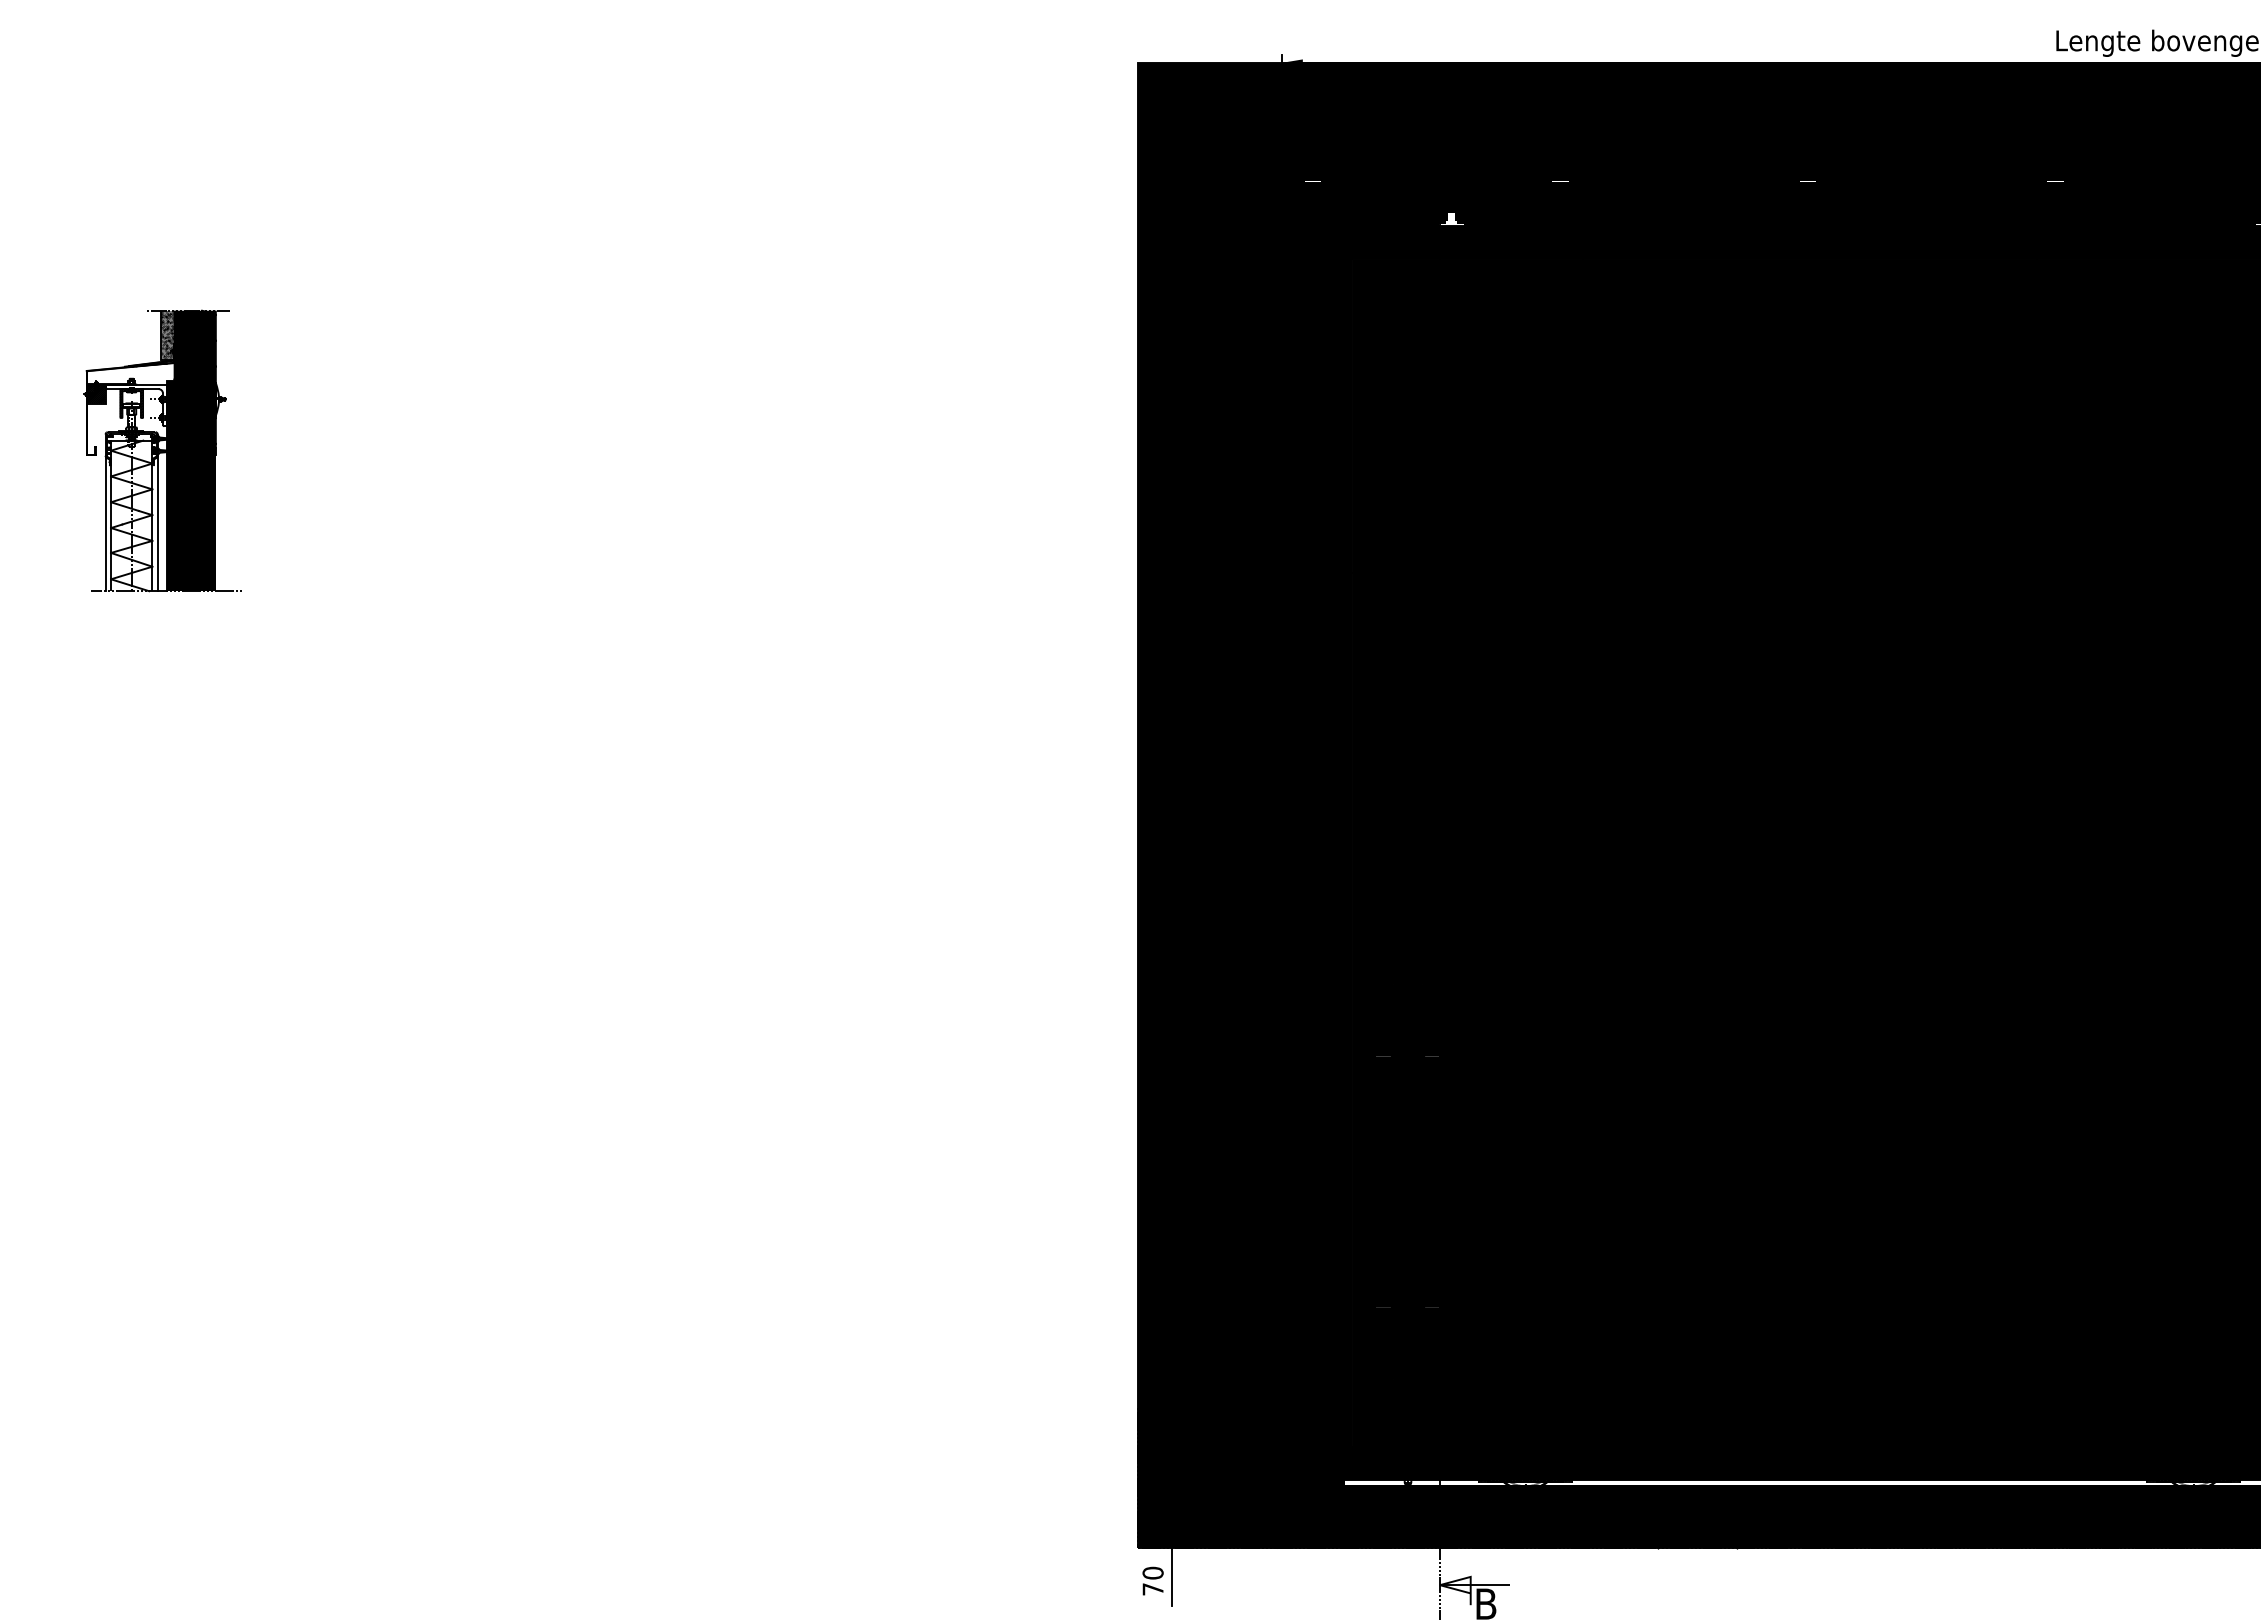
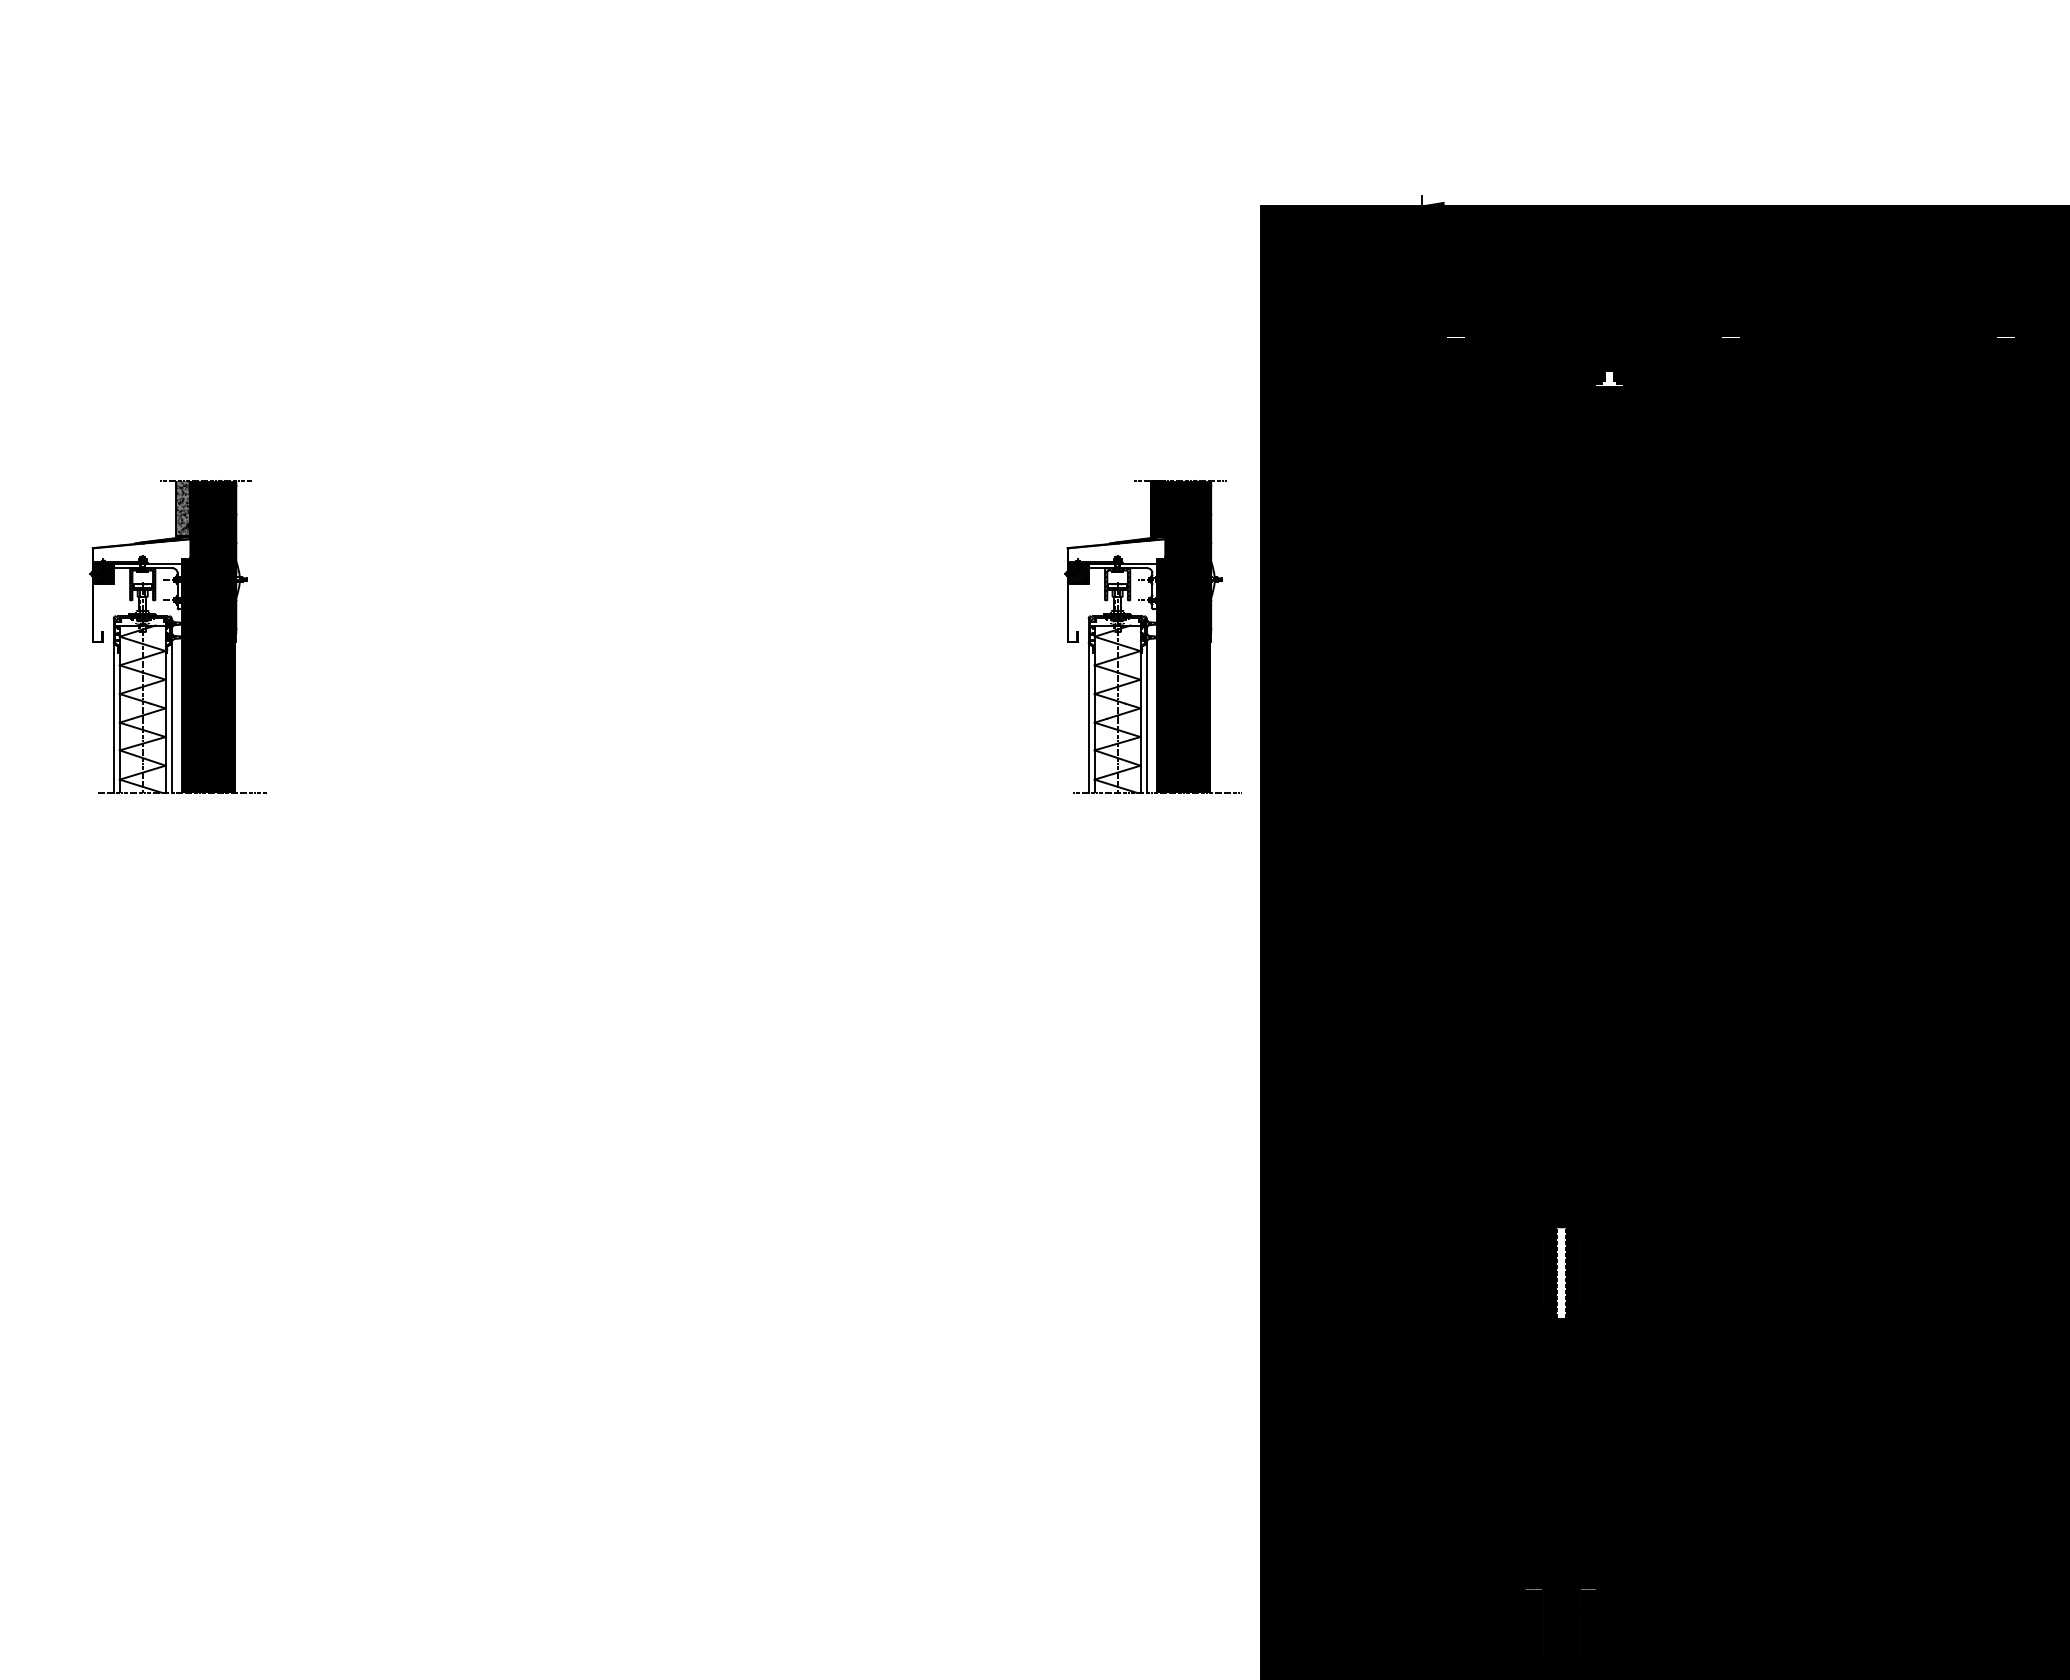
part: (1039, 450) -> (1151, 636), added
fill: (1407, 1022) -> (1560, 1272), removed

